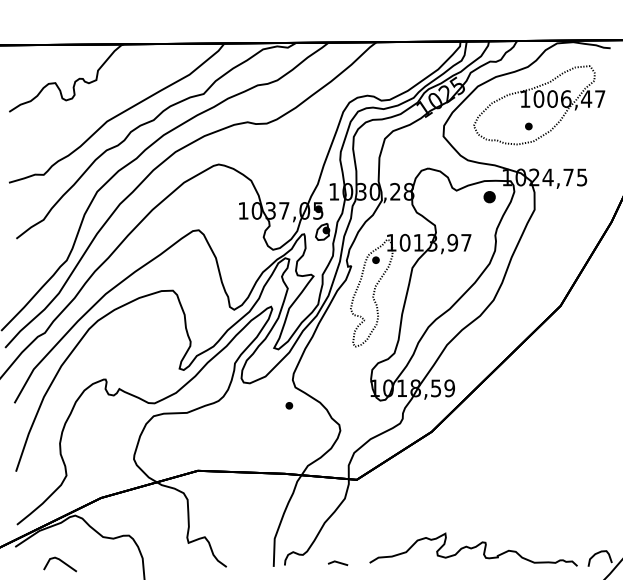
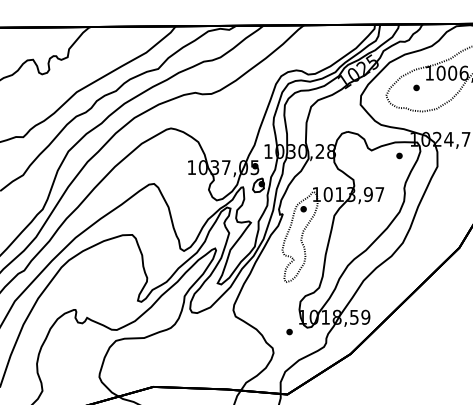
part: (528, 126) -> (416, 87), moved
part: (489, 196) -> (399, 155), size x0.62
part: (289, 405) -> (289, 331), moved

